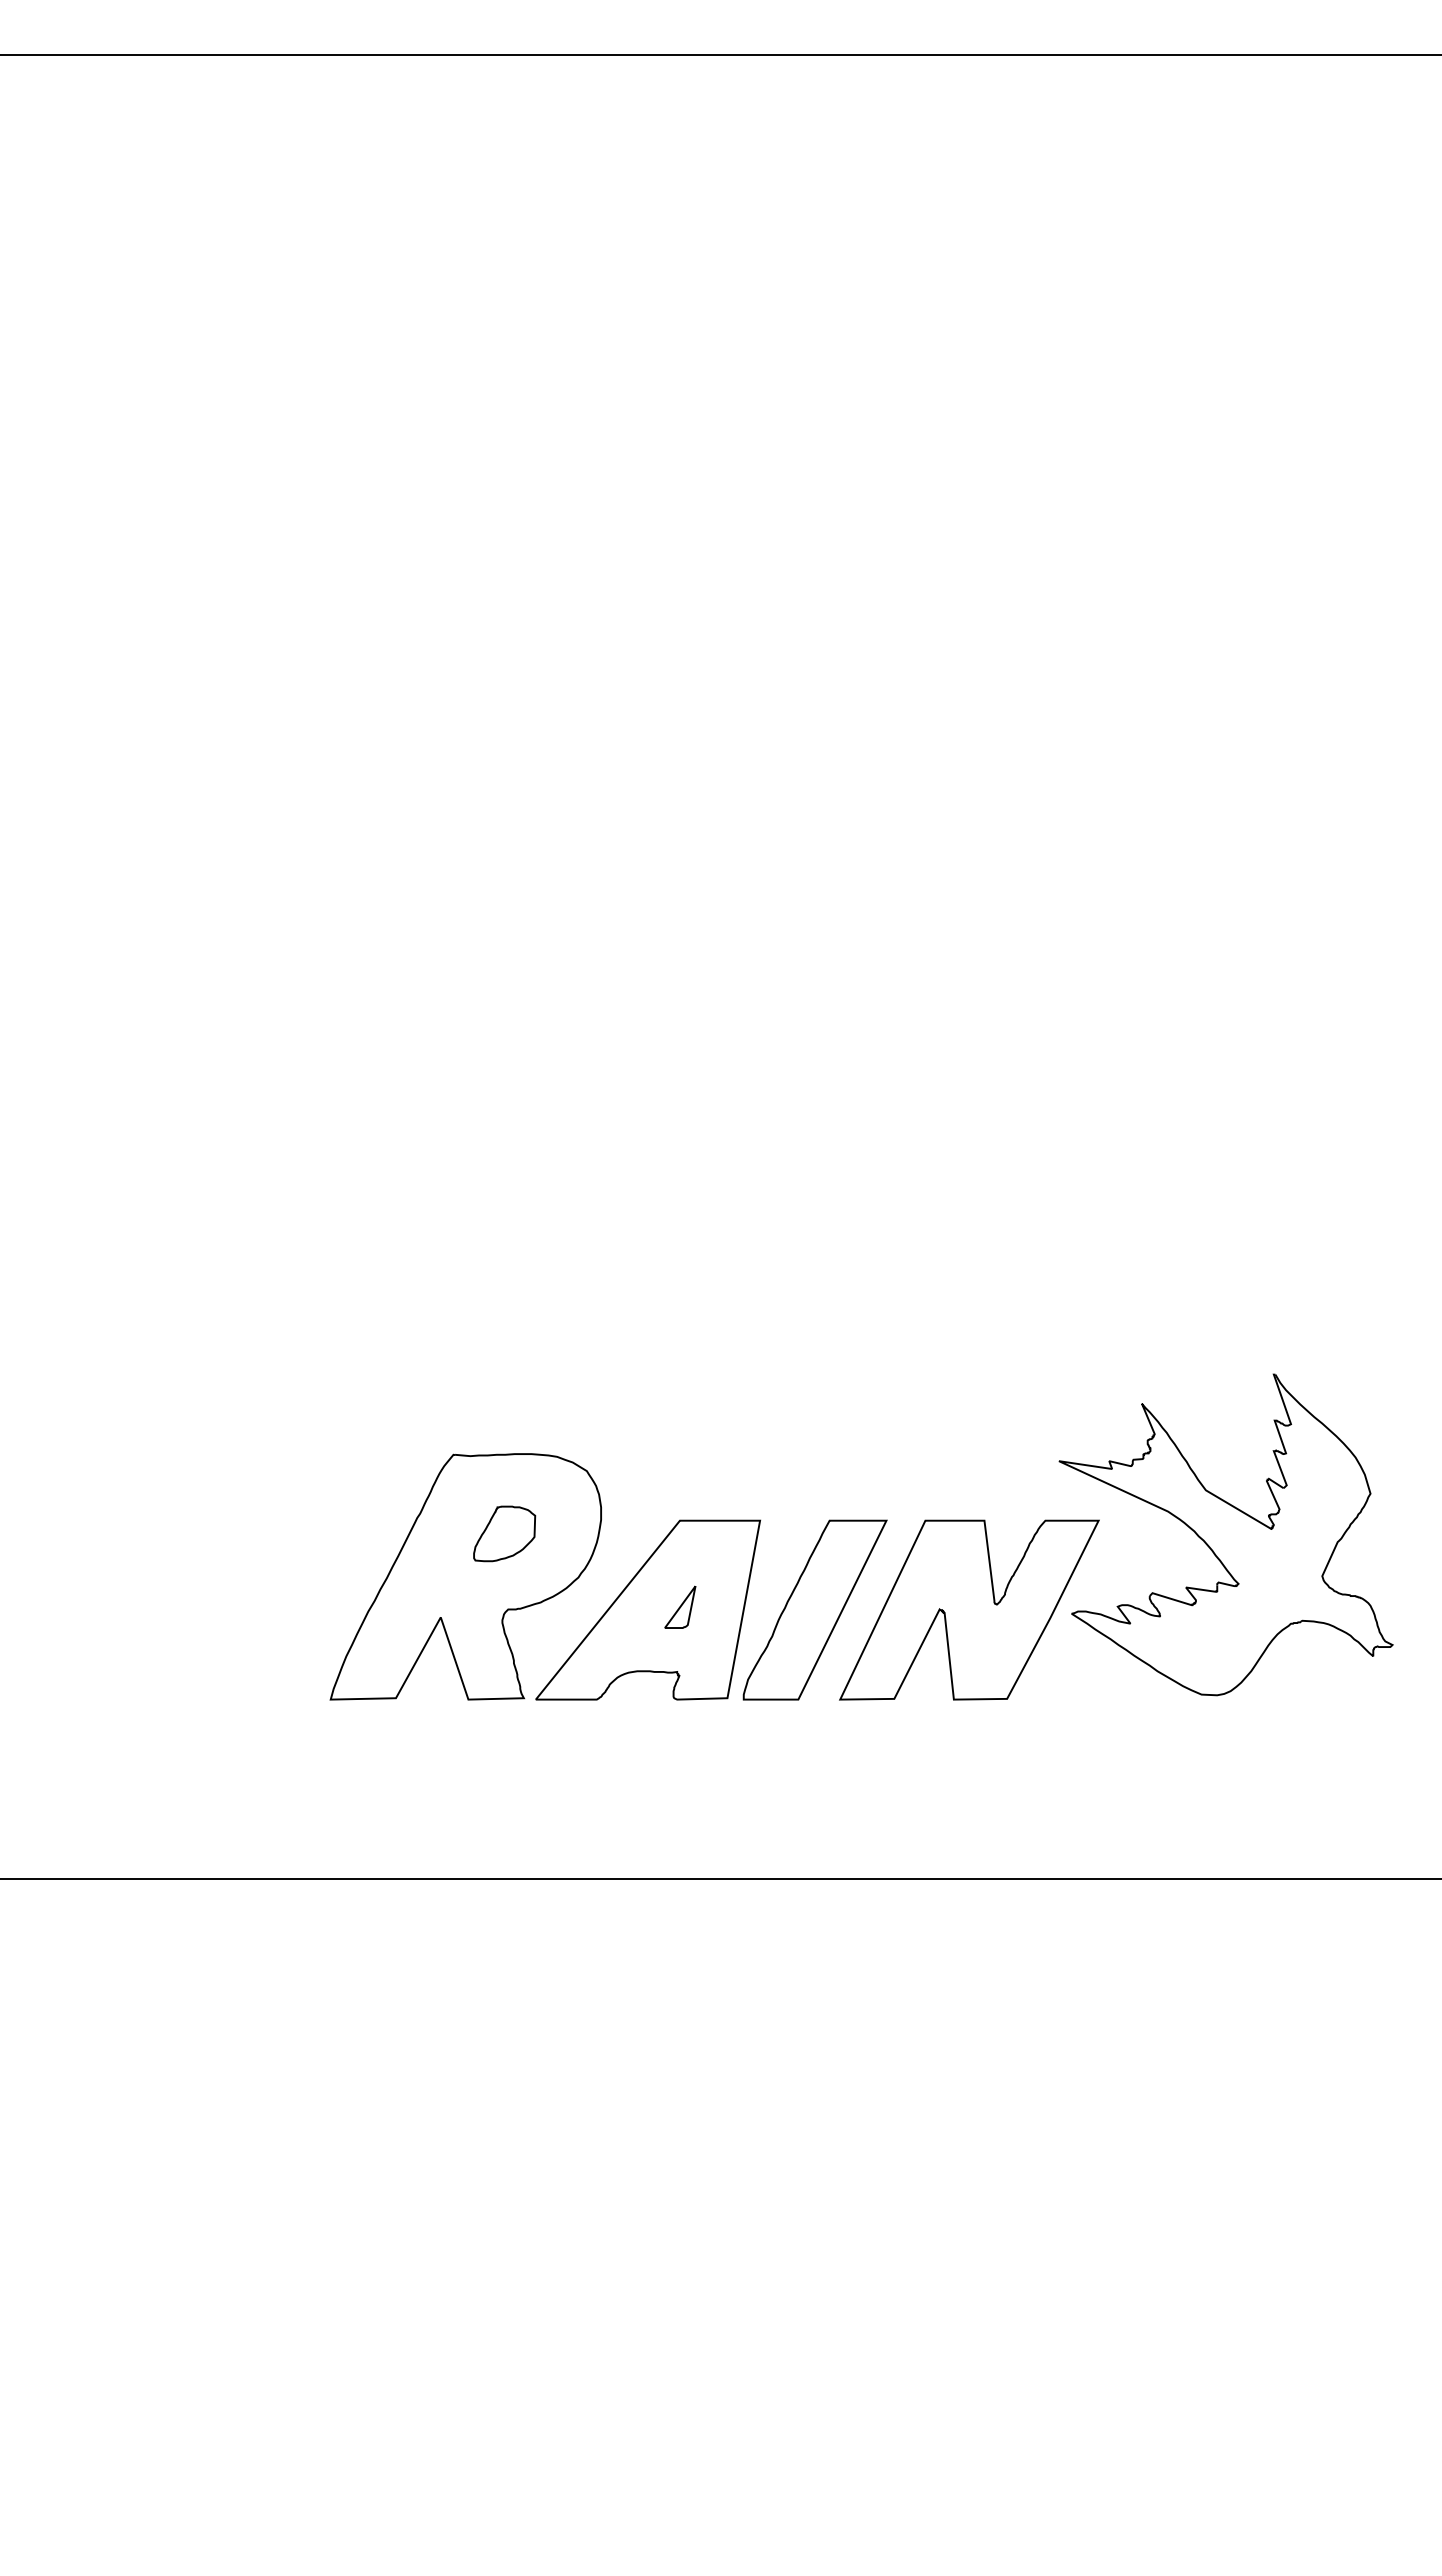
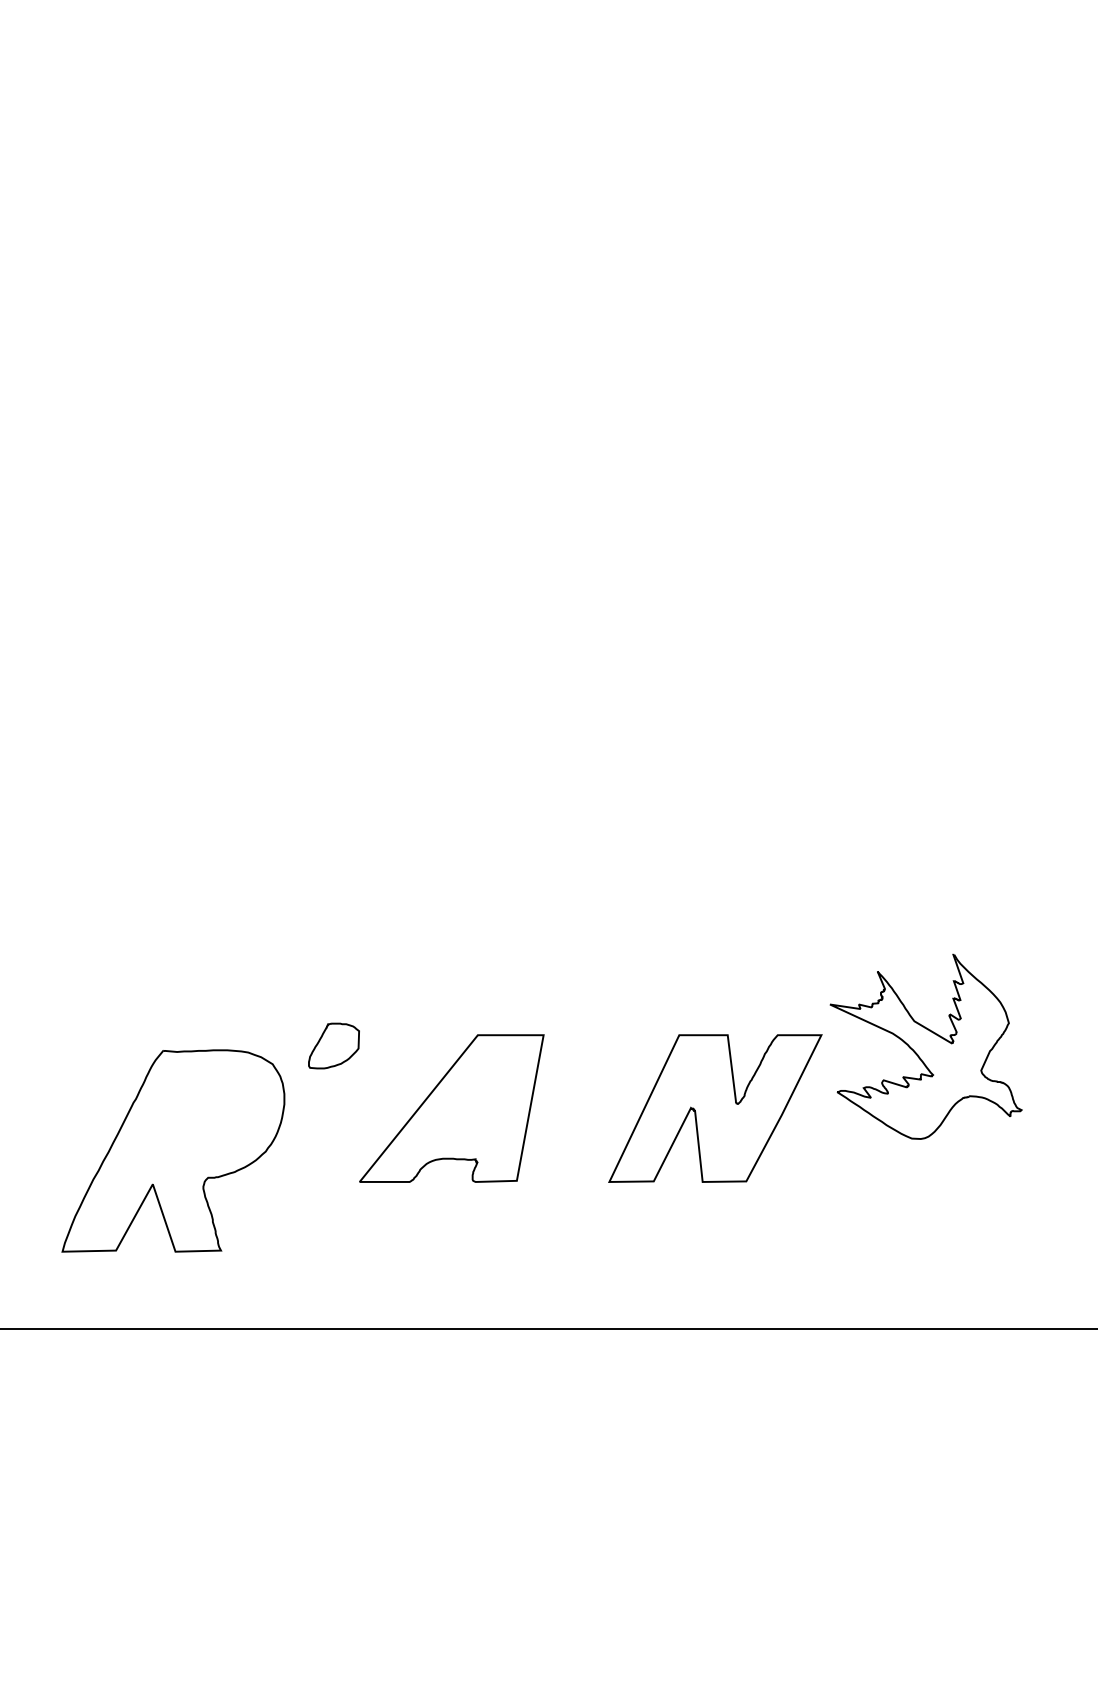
part: (1225, 1534) -> (925, 1046), size x0.7
part: (465, 1576) -> (173, 1150), moved
part: (680, 1606) -> (478, 1105), removed
part: (814, 1609) -> (588, 1108), removed

